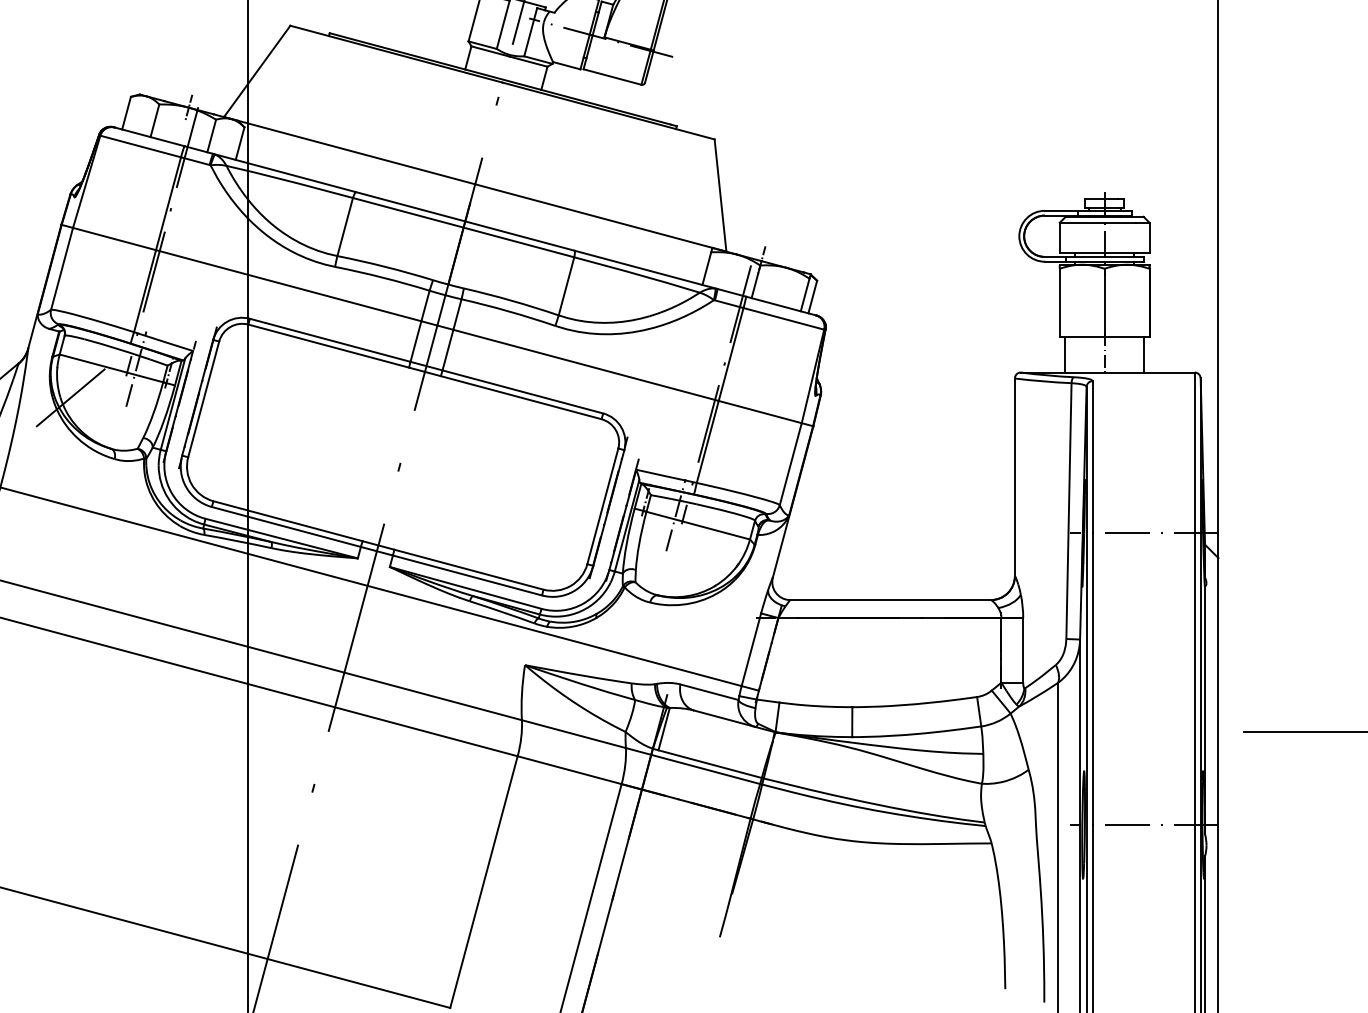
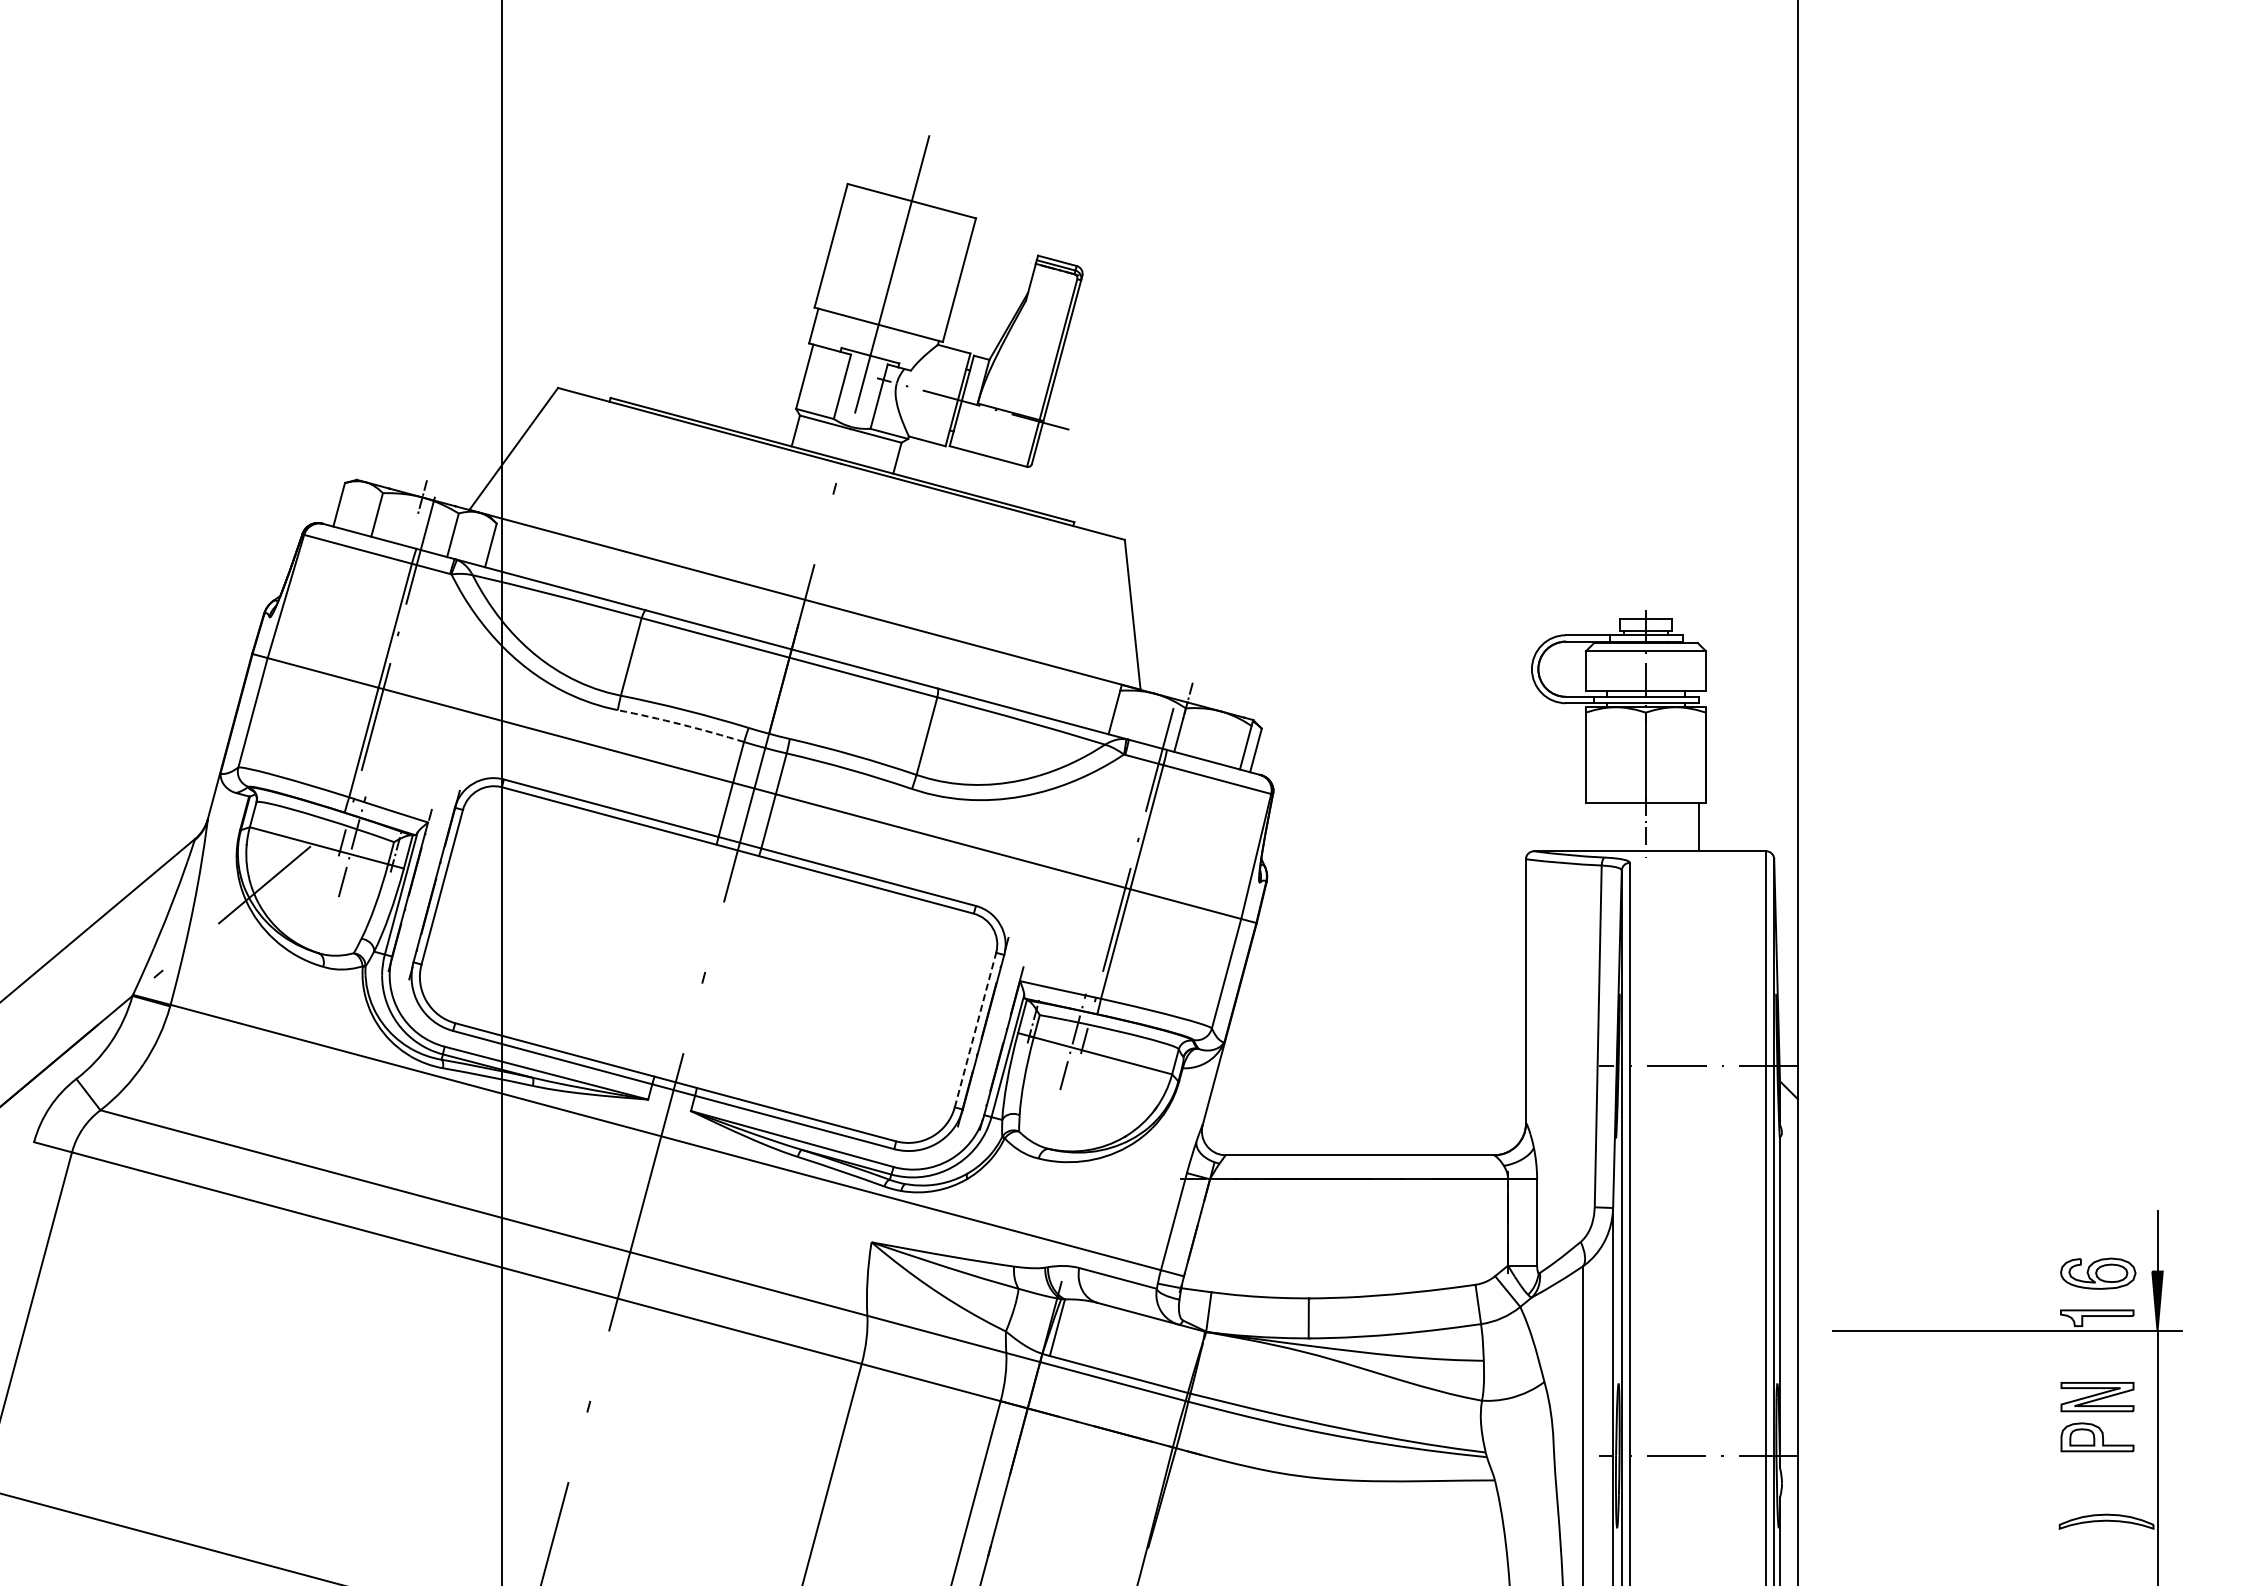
arc: (382, 277) -> (681, 724), solid -> dashed
line: (1065, 354) -> (1593, 827), removed
line: (602, 505) -> (975, 1029), solid -> dashed

